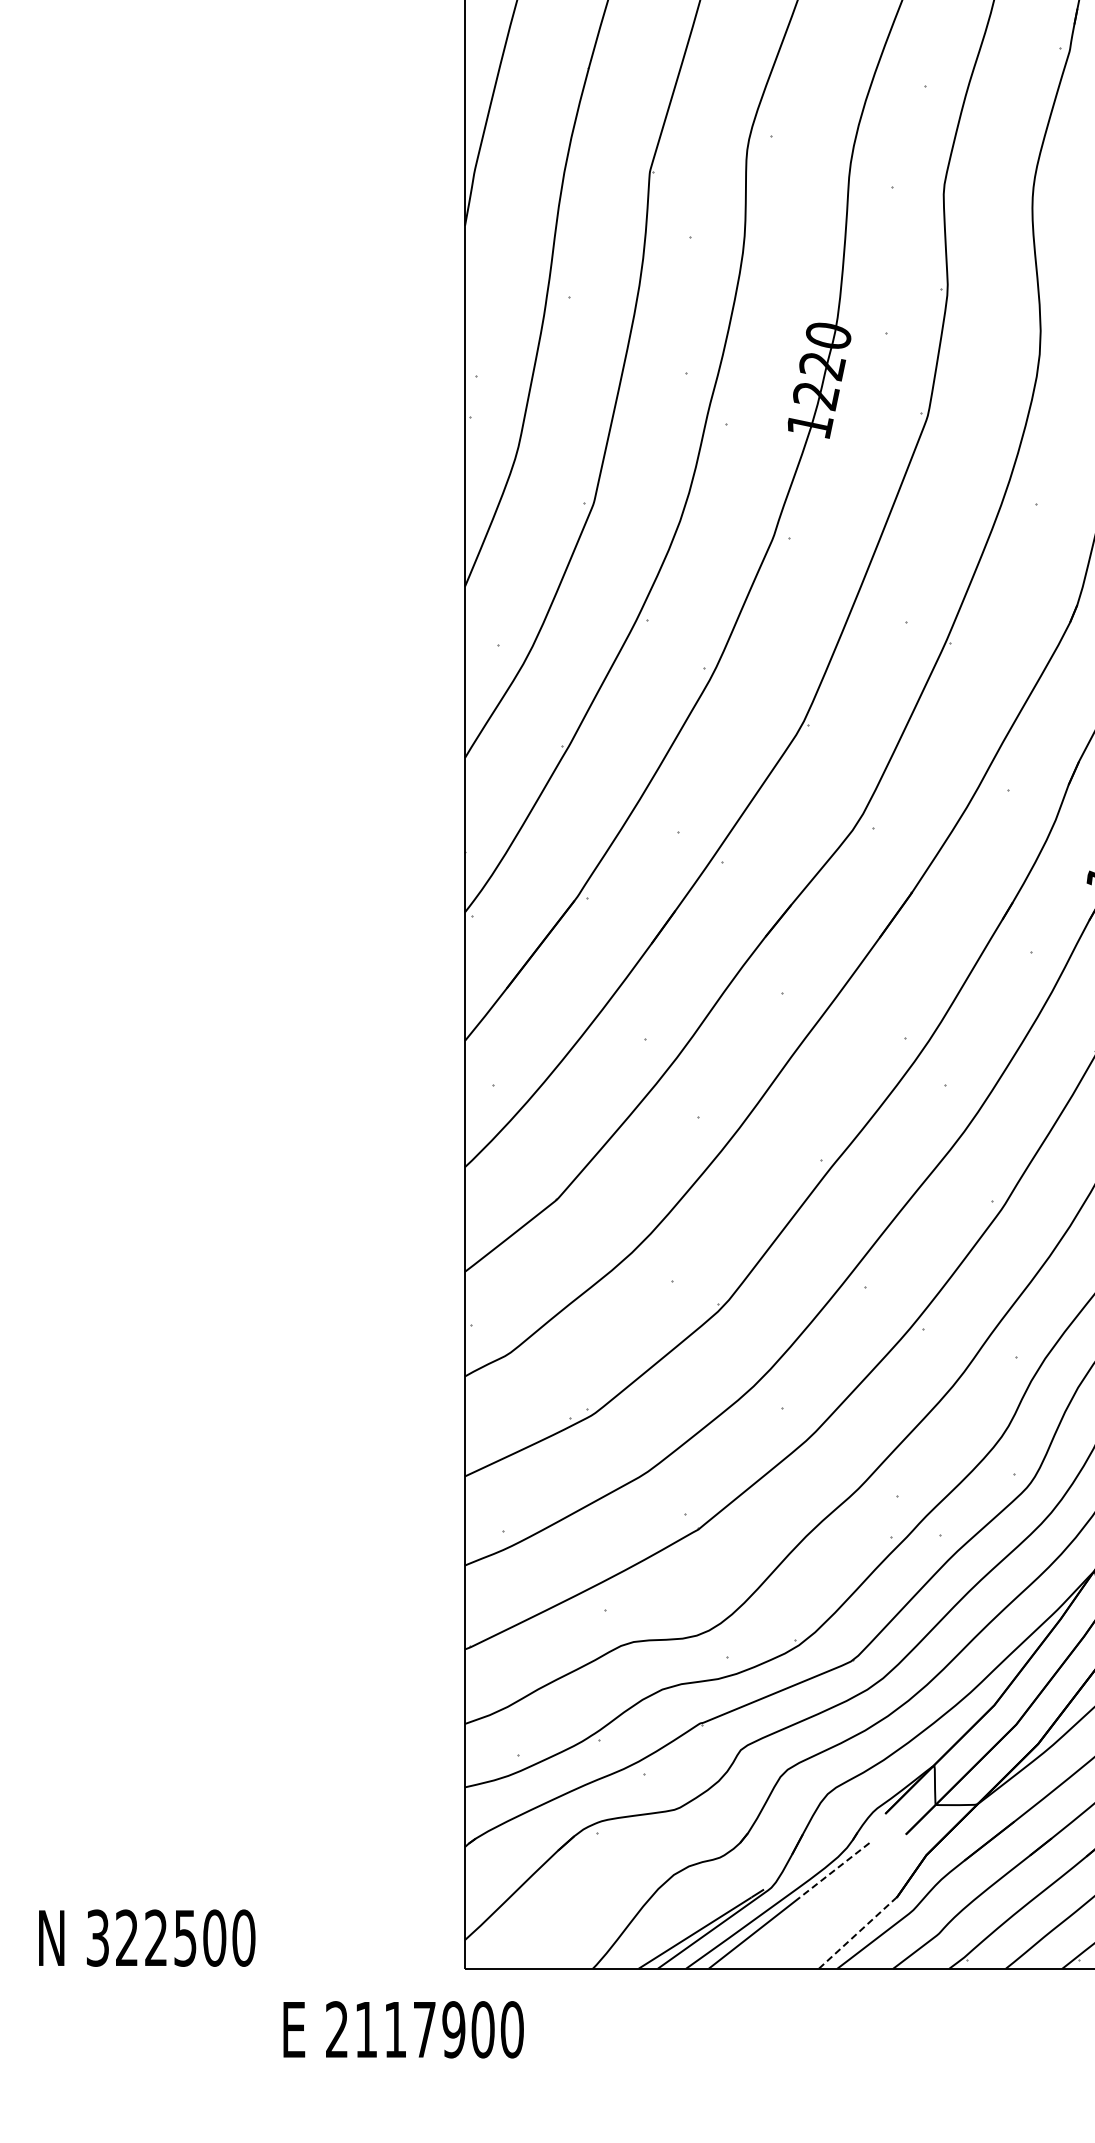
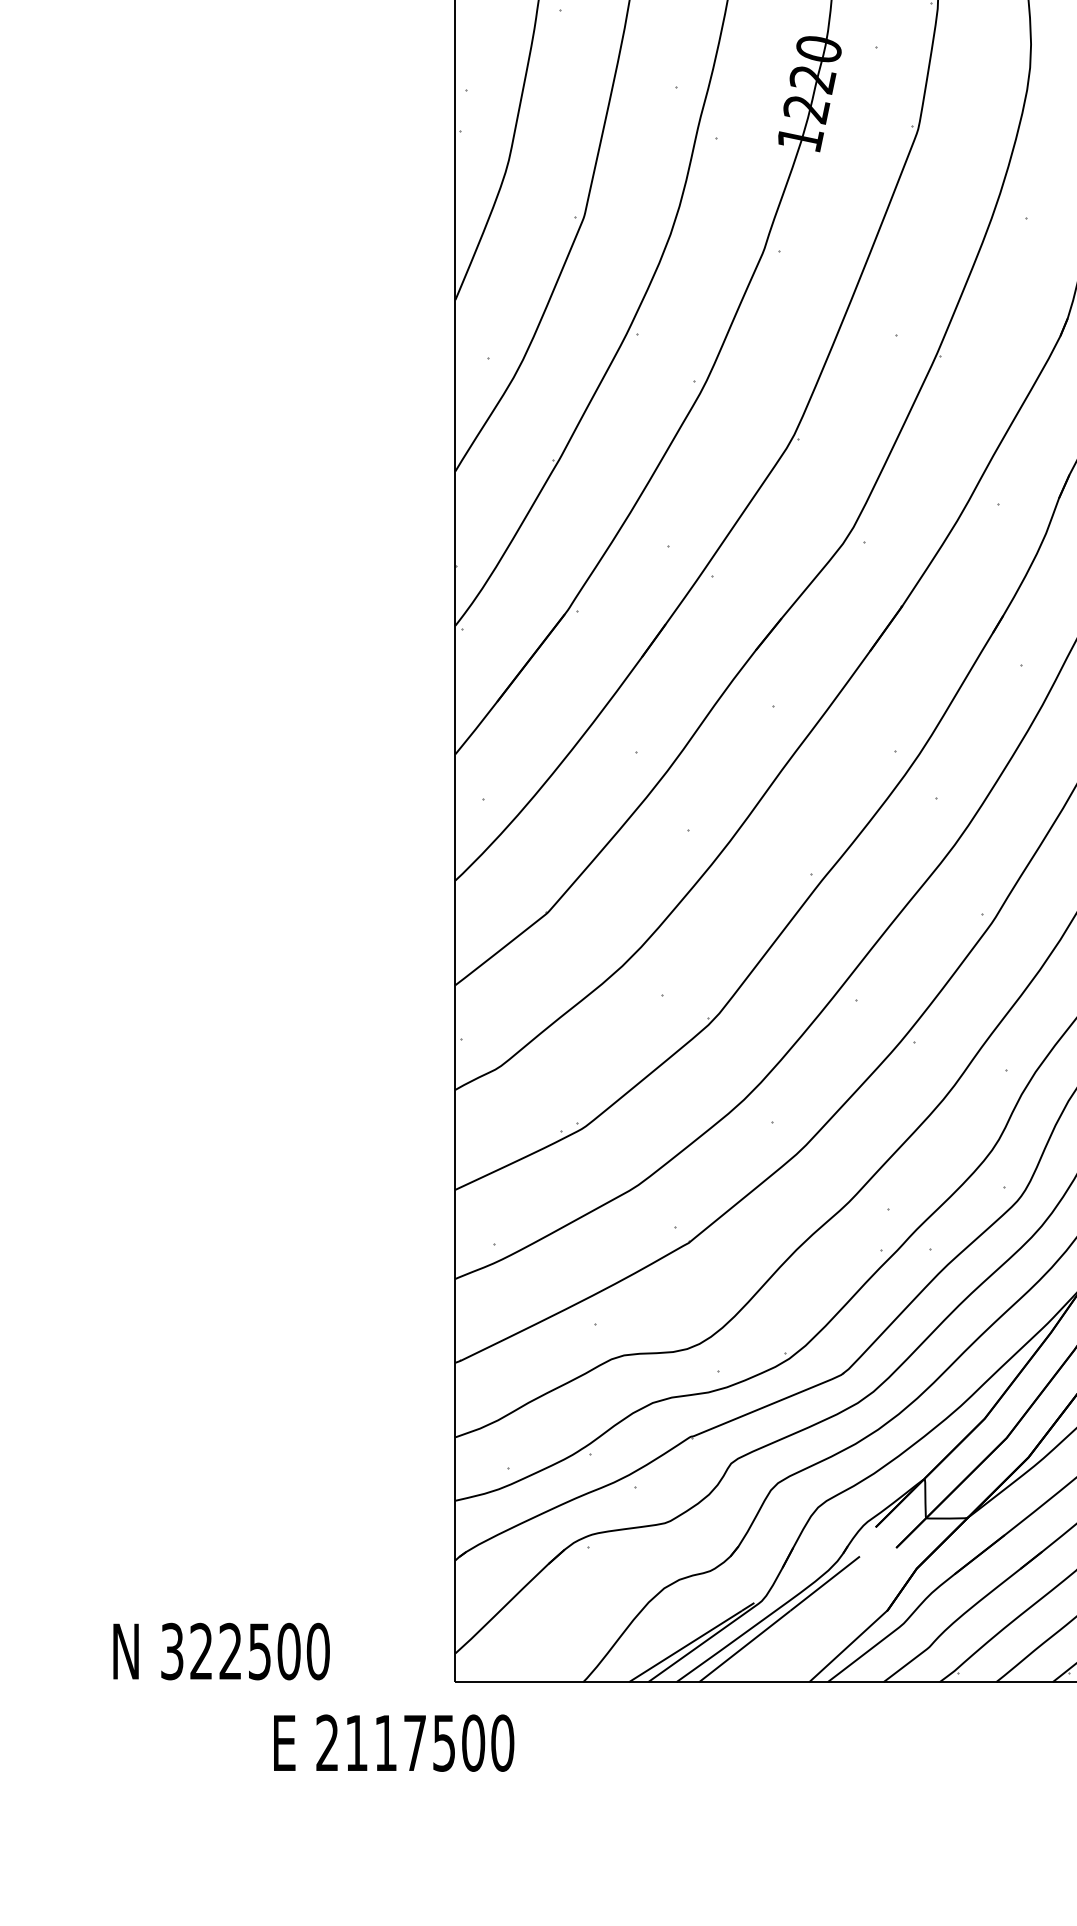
line: (834, 1870) -> (824, 1583), dashed -> solid
line: (857, 1933) -> (847, 1646), dashed -> solid
text: (147, 1937) -> (221, 1650), moved
text: (453, 2029) -> (443, 1742), 2117900 -> 2117500

